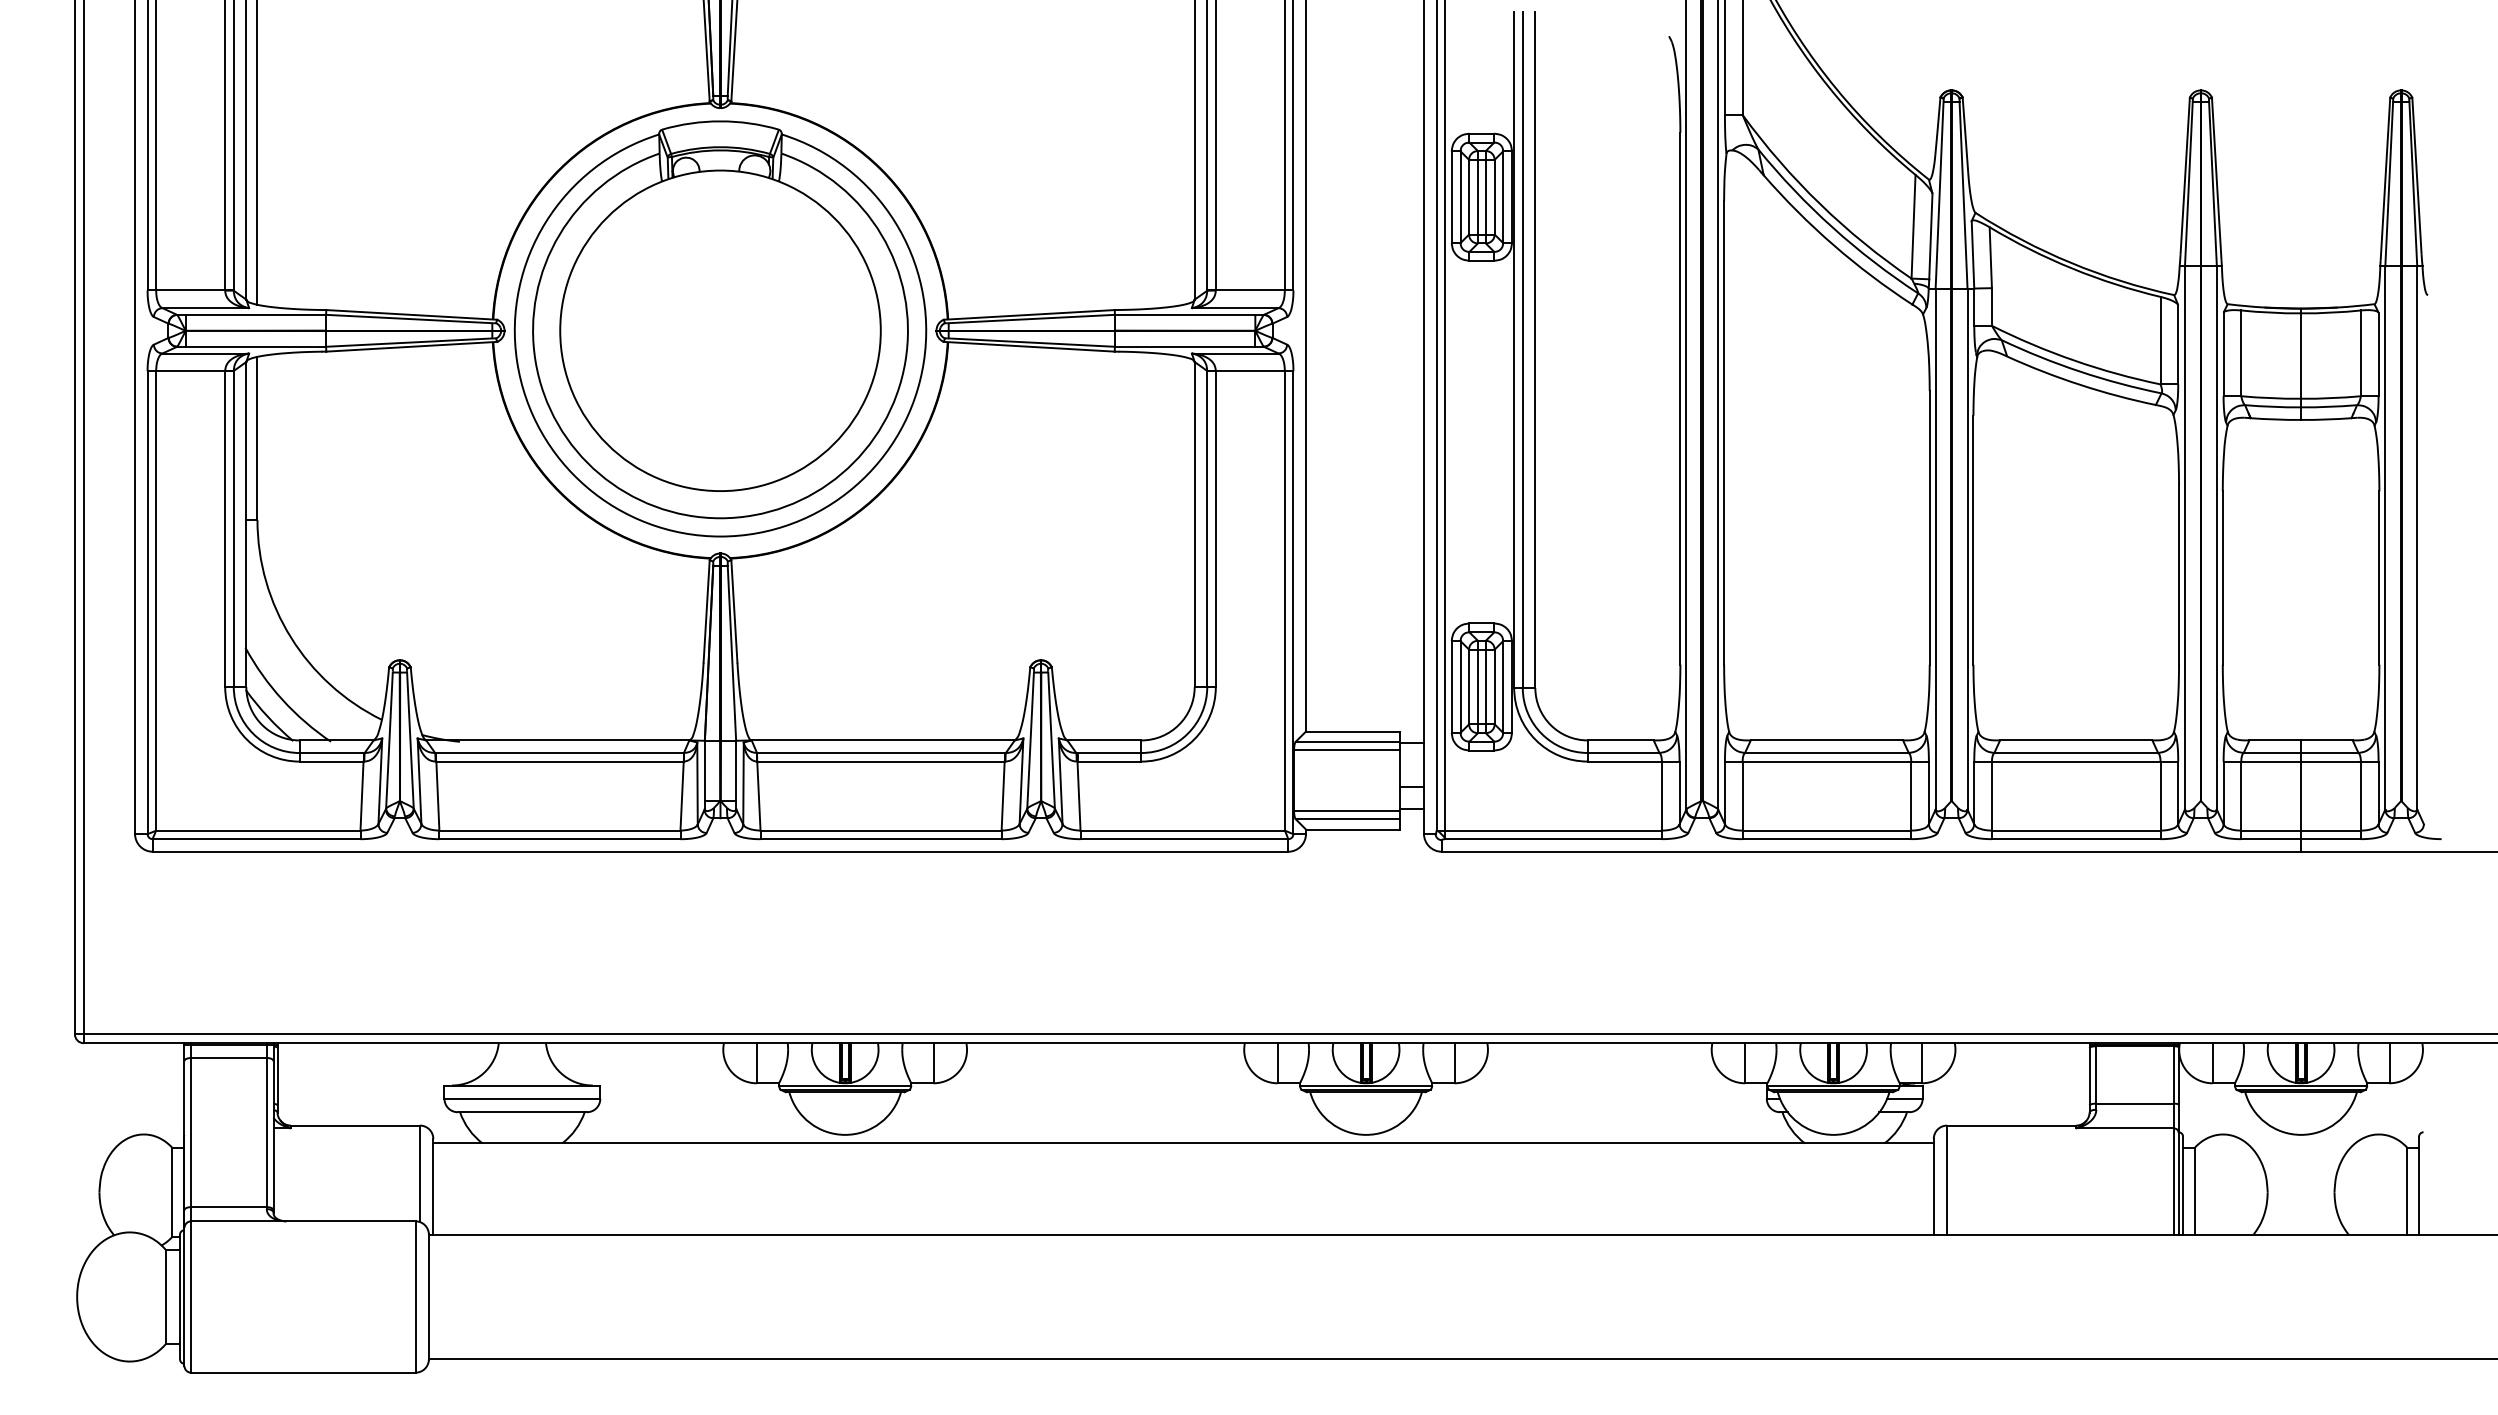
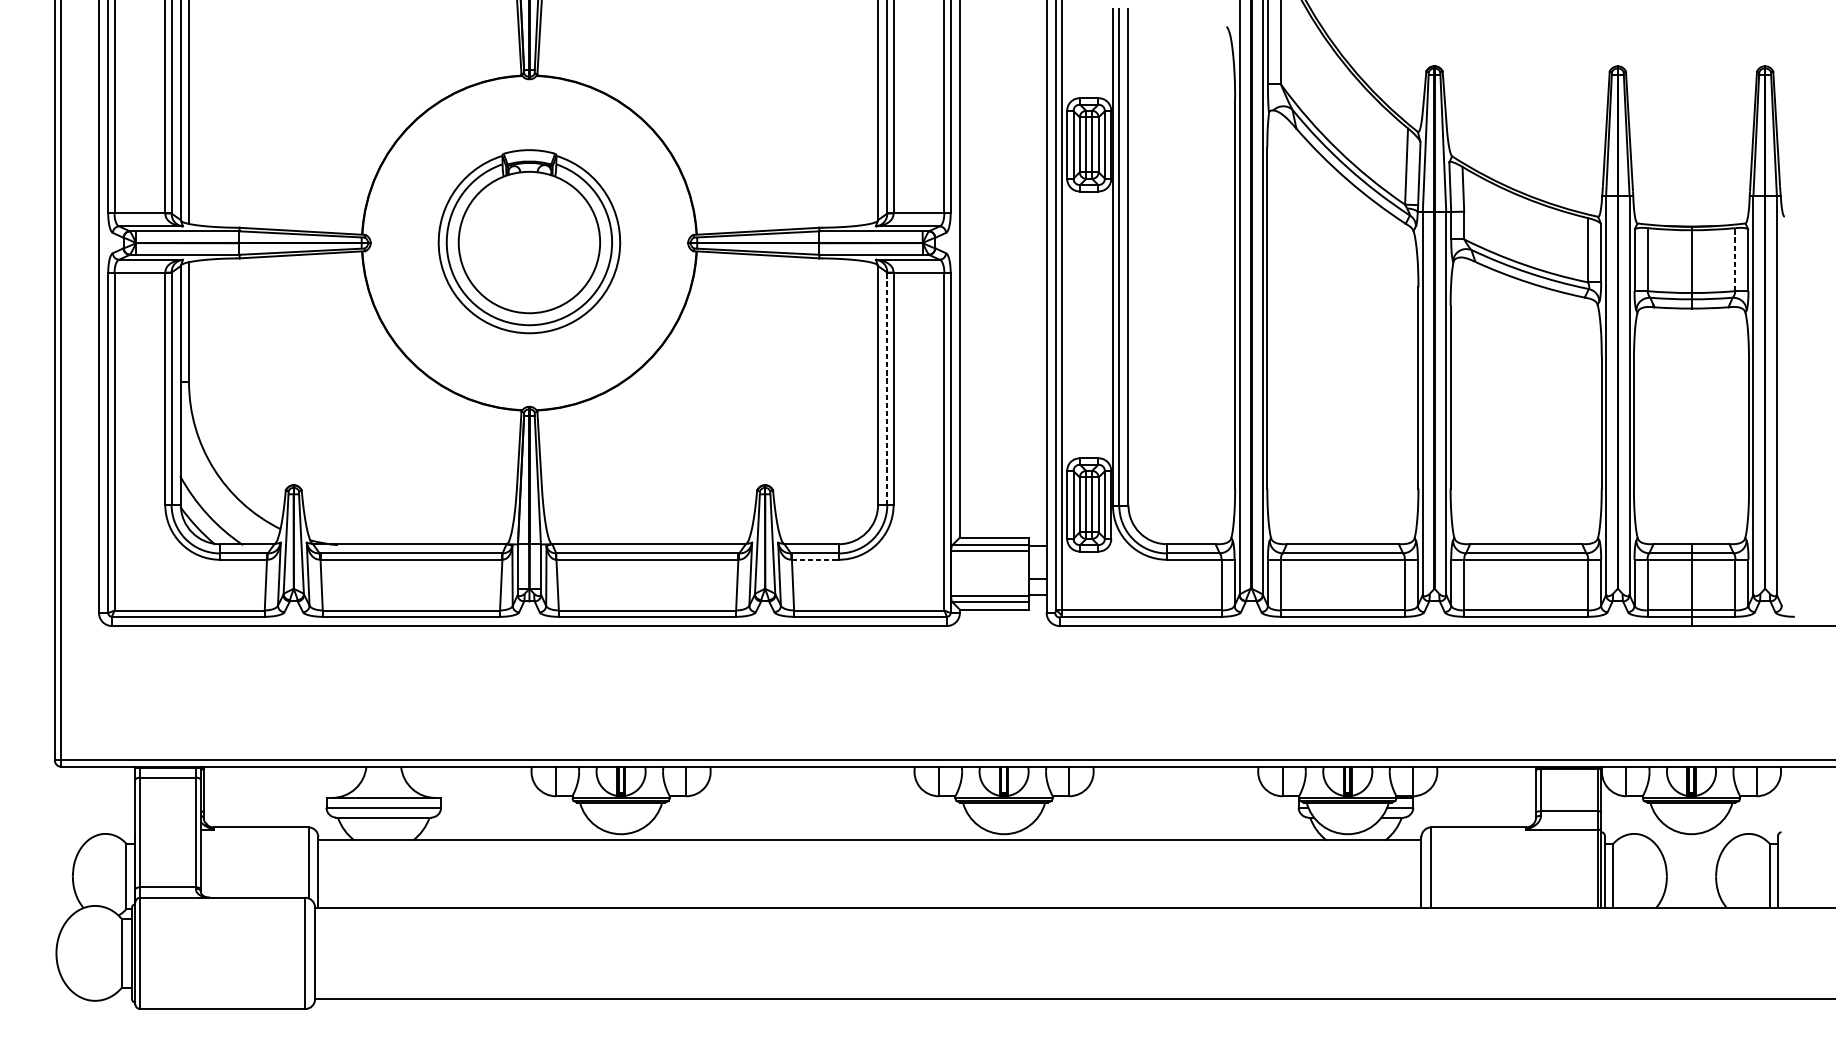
part: (720, 328) -> (529, 241), size x0.6
line: (2360, 353) -> (1735, 259), solid -> dashed
line: (1207, 528) -> (887, 388), solid -> dashed
line: (1109, 761) -> (815, 559), solid -> dashed

